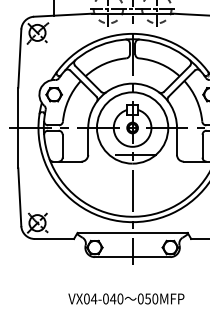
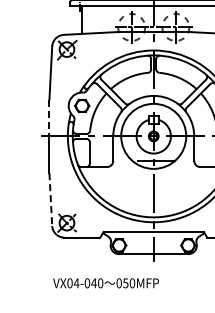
line: (18, 108) -> (49, 118), solid -> dashed
line: (19, 198) -> (50, 200), solid -> dashed
text: (125, 299) -> (105, 283), moved

